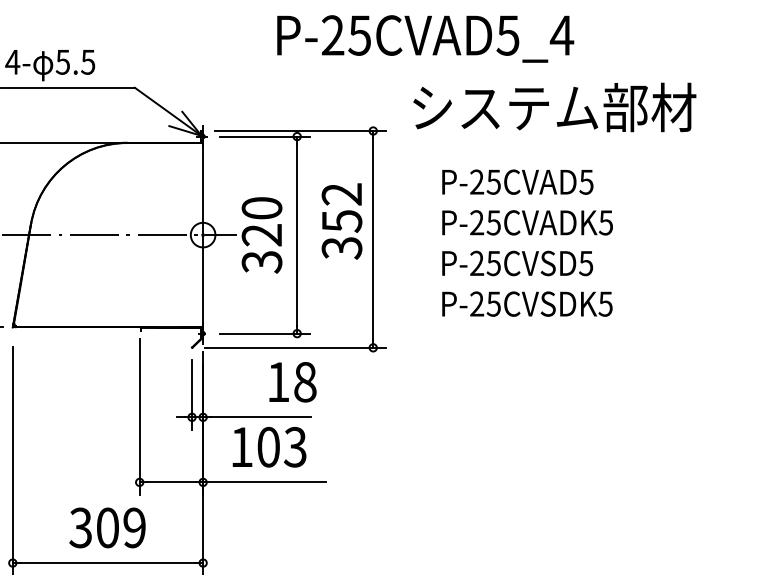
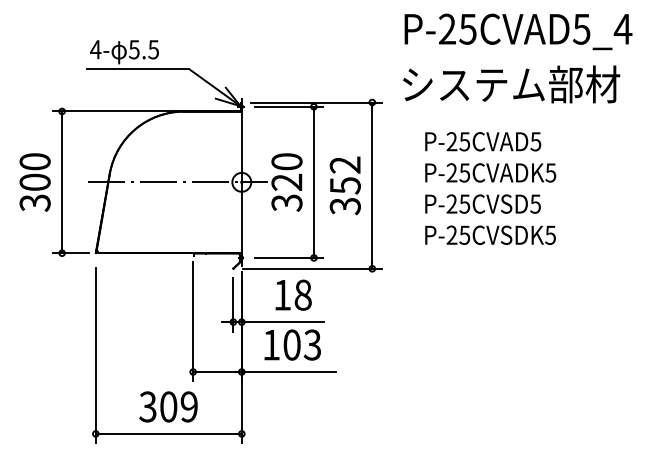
text: (425, 38) -> (518, 31), moved
text: (340, 220) -> (344, 185), moved
text: (292, 381) -> (293, 294), moved

